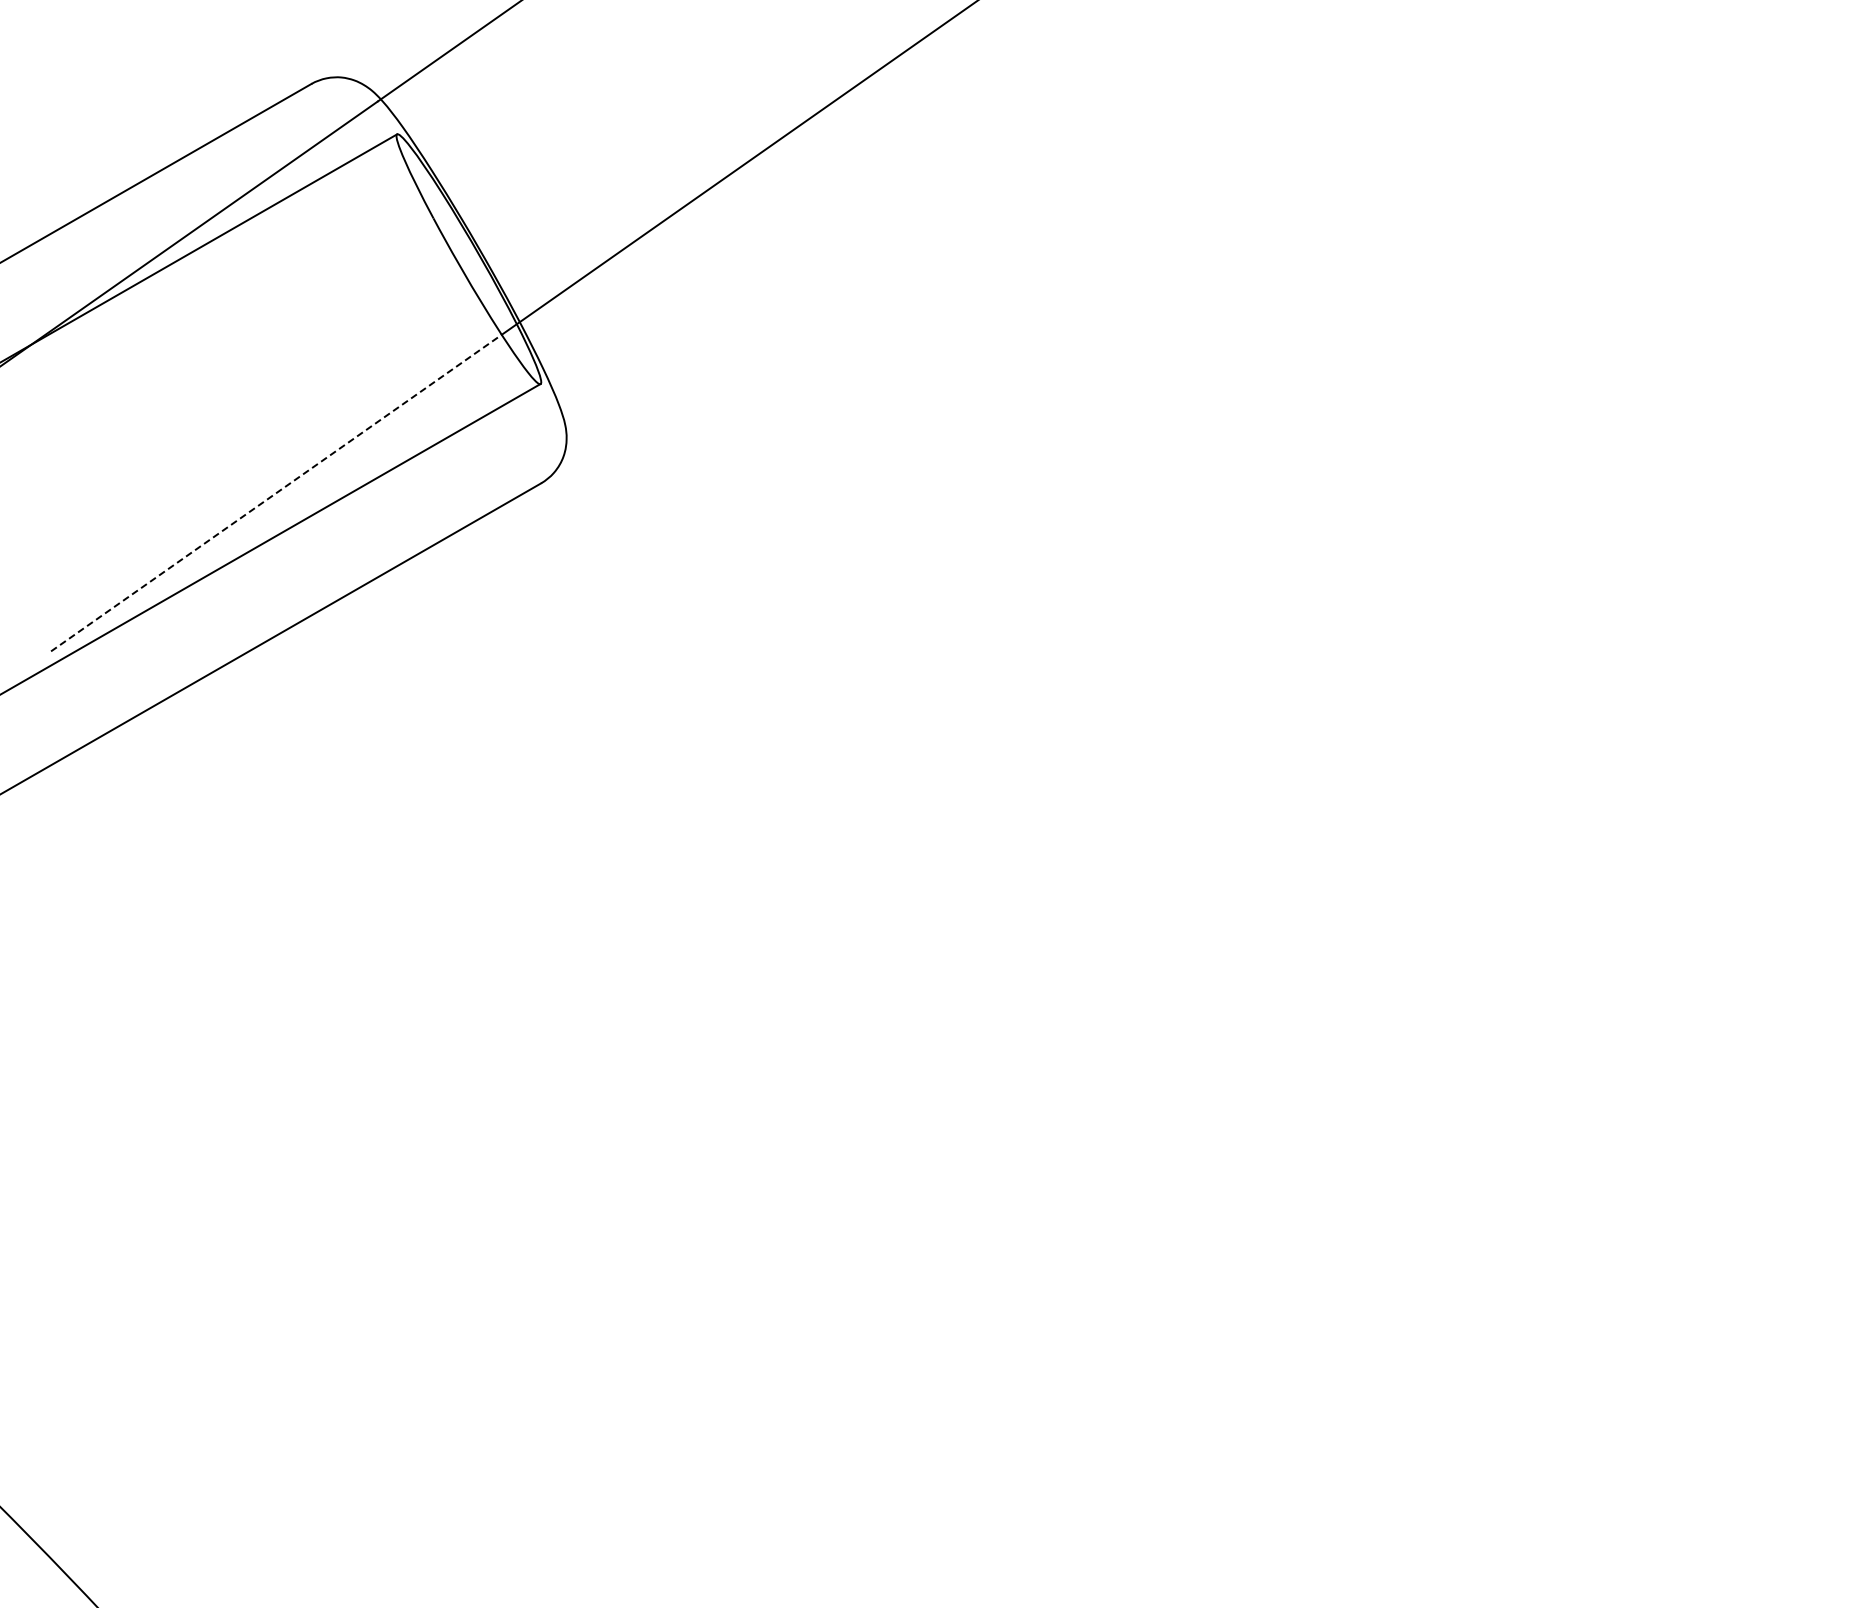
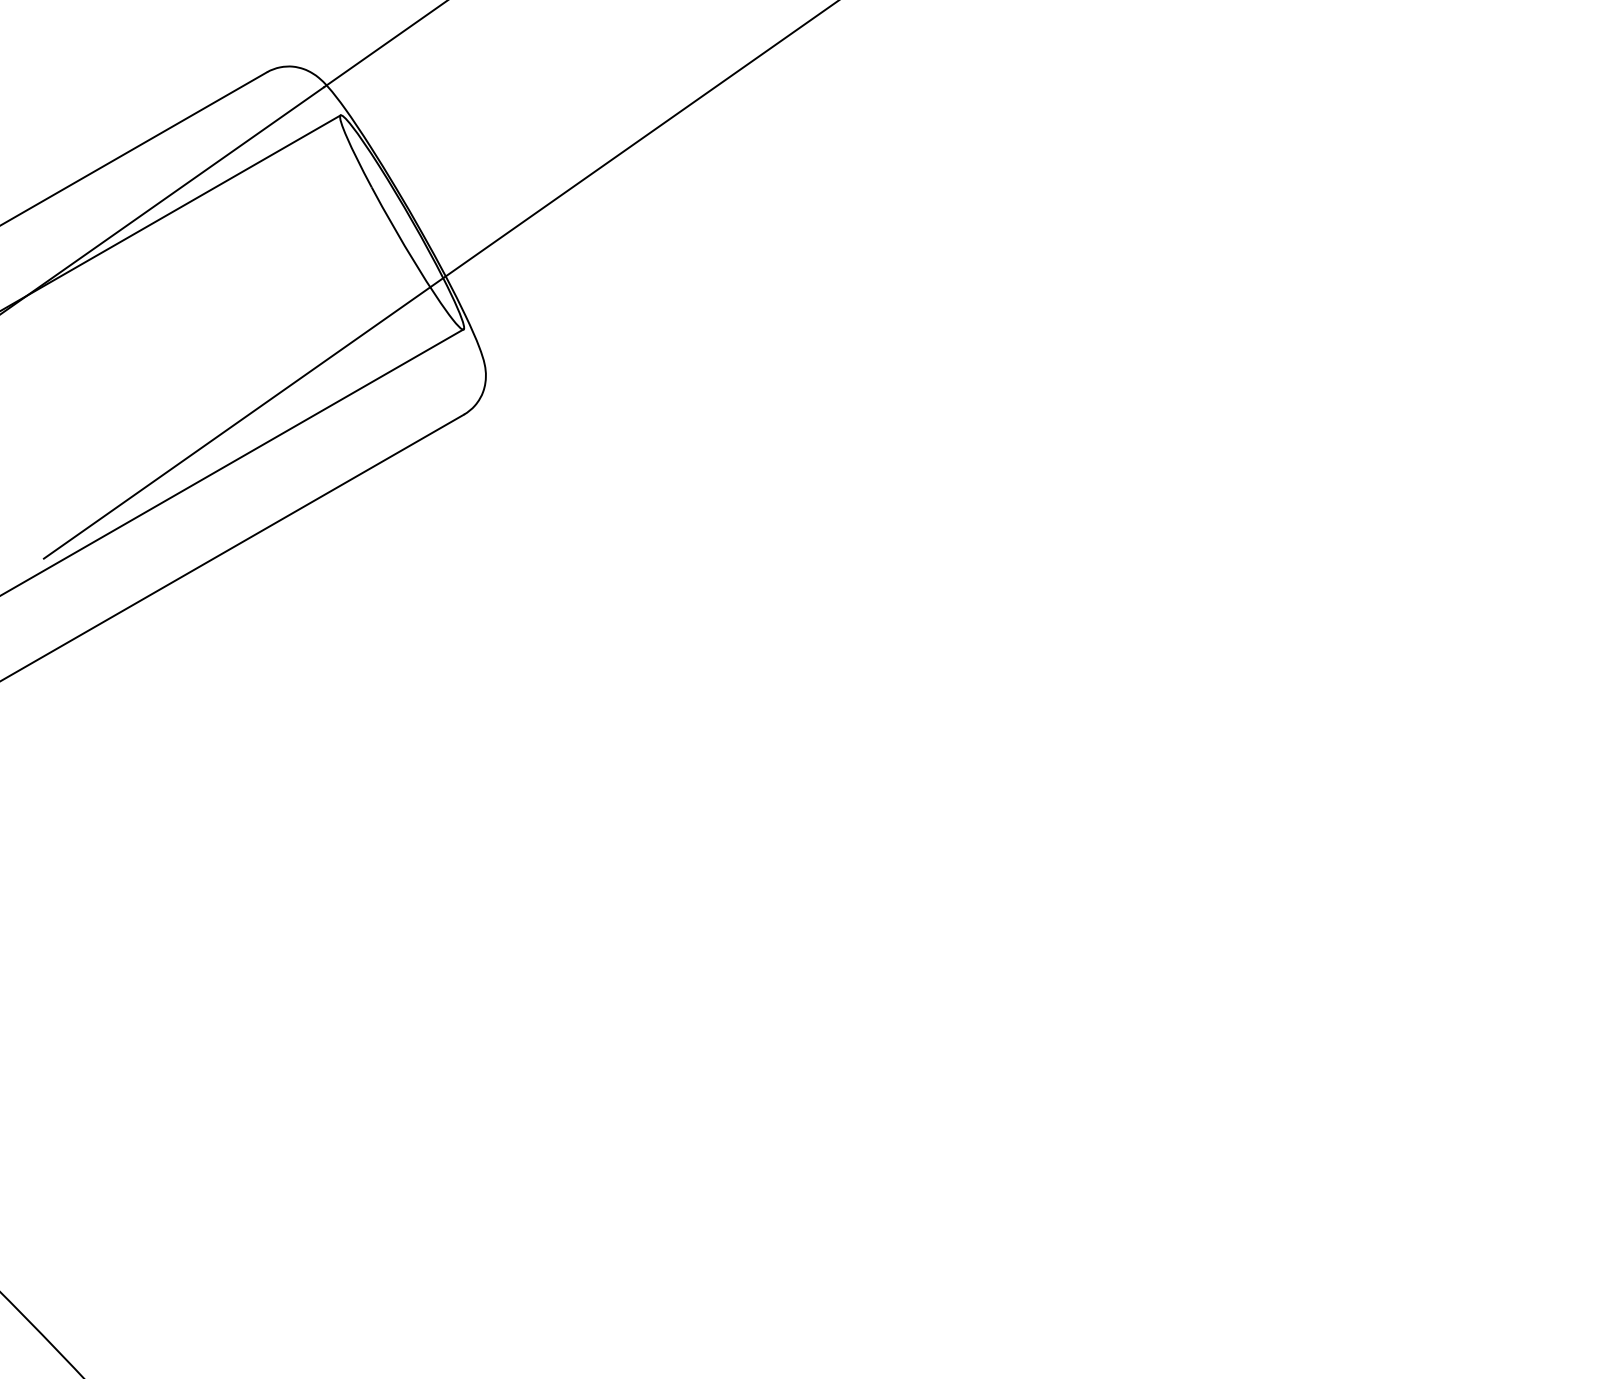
line: (276, 492) -> (237, 422), dashed -> solid

